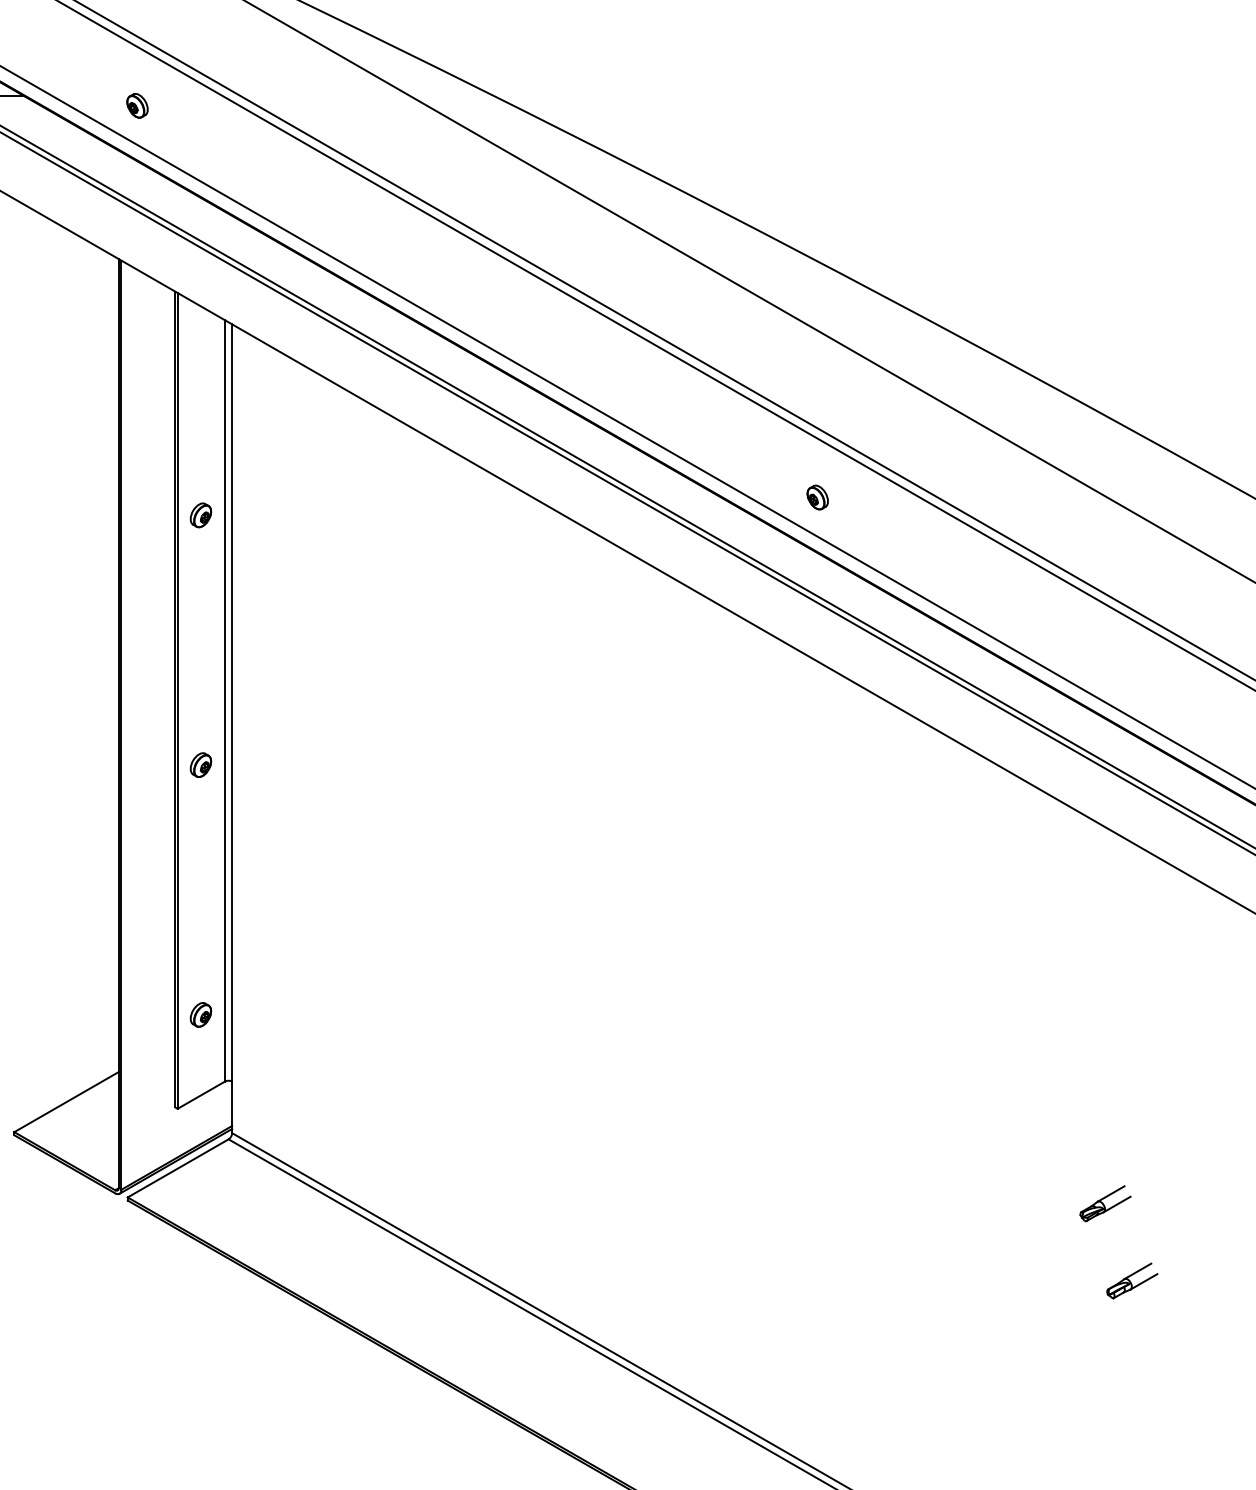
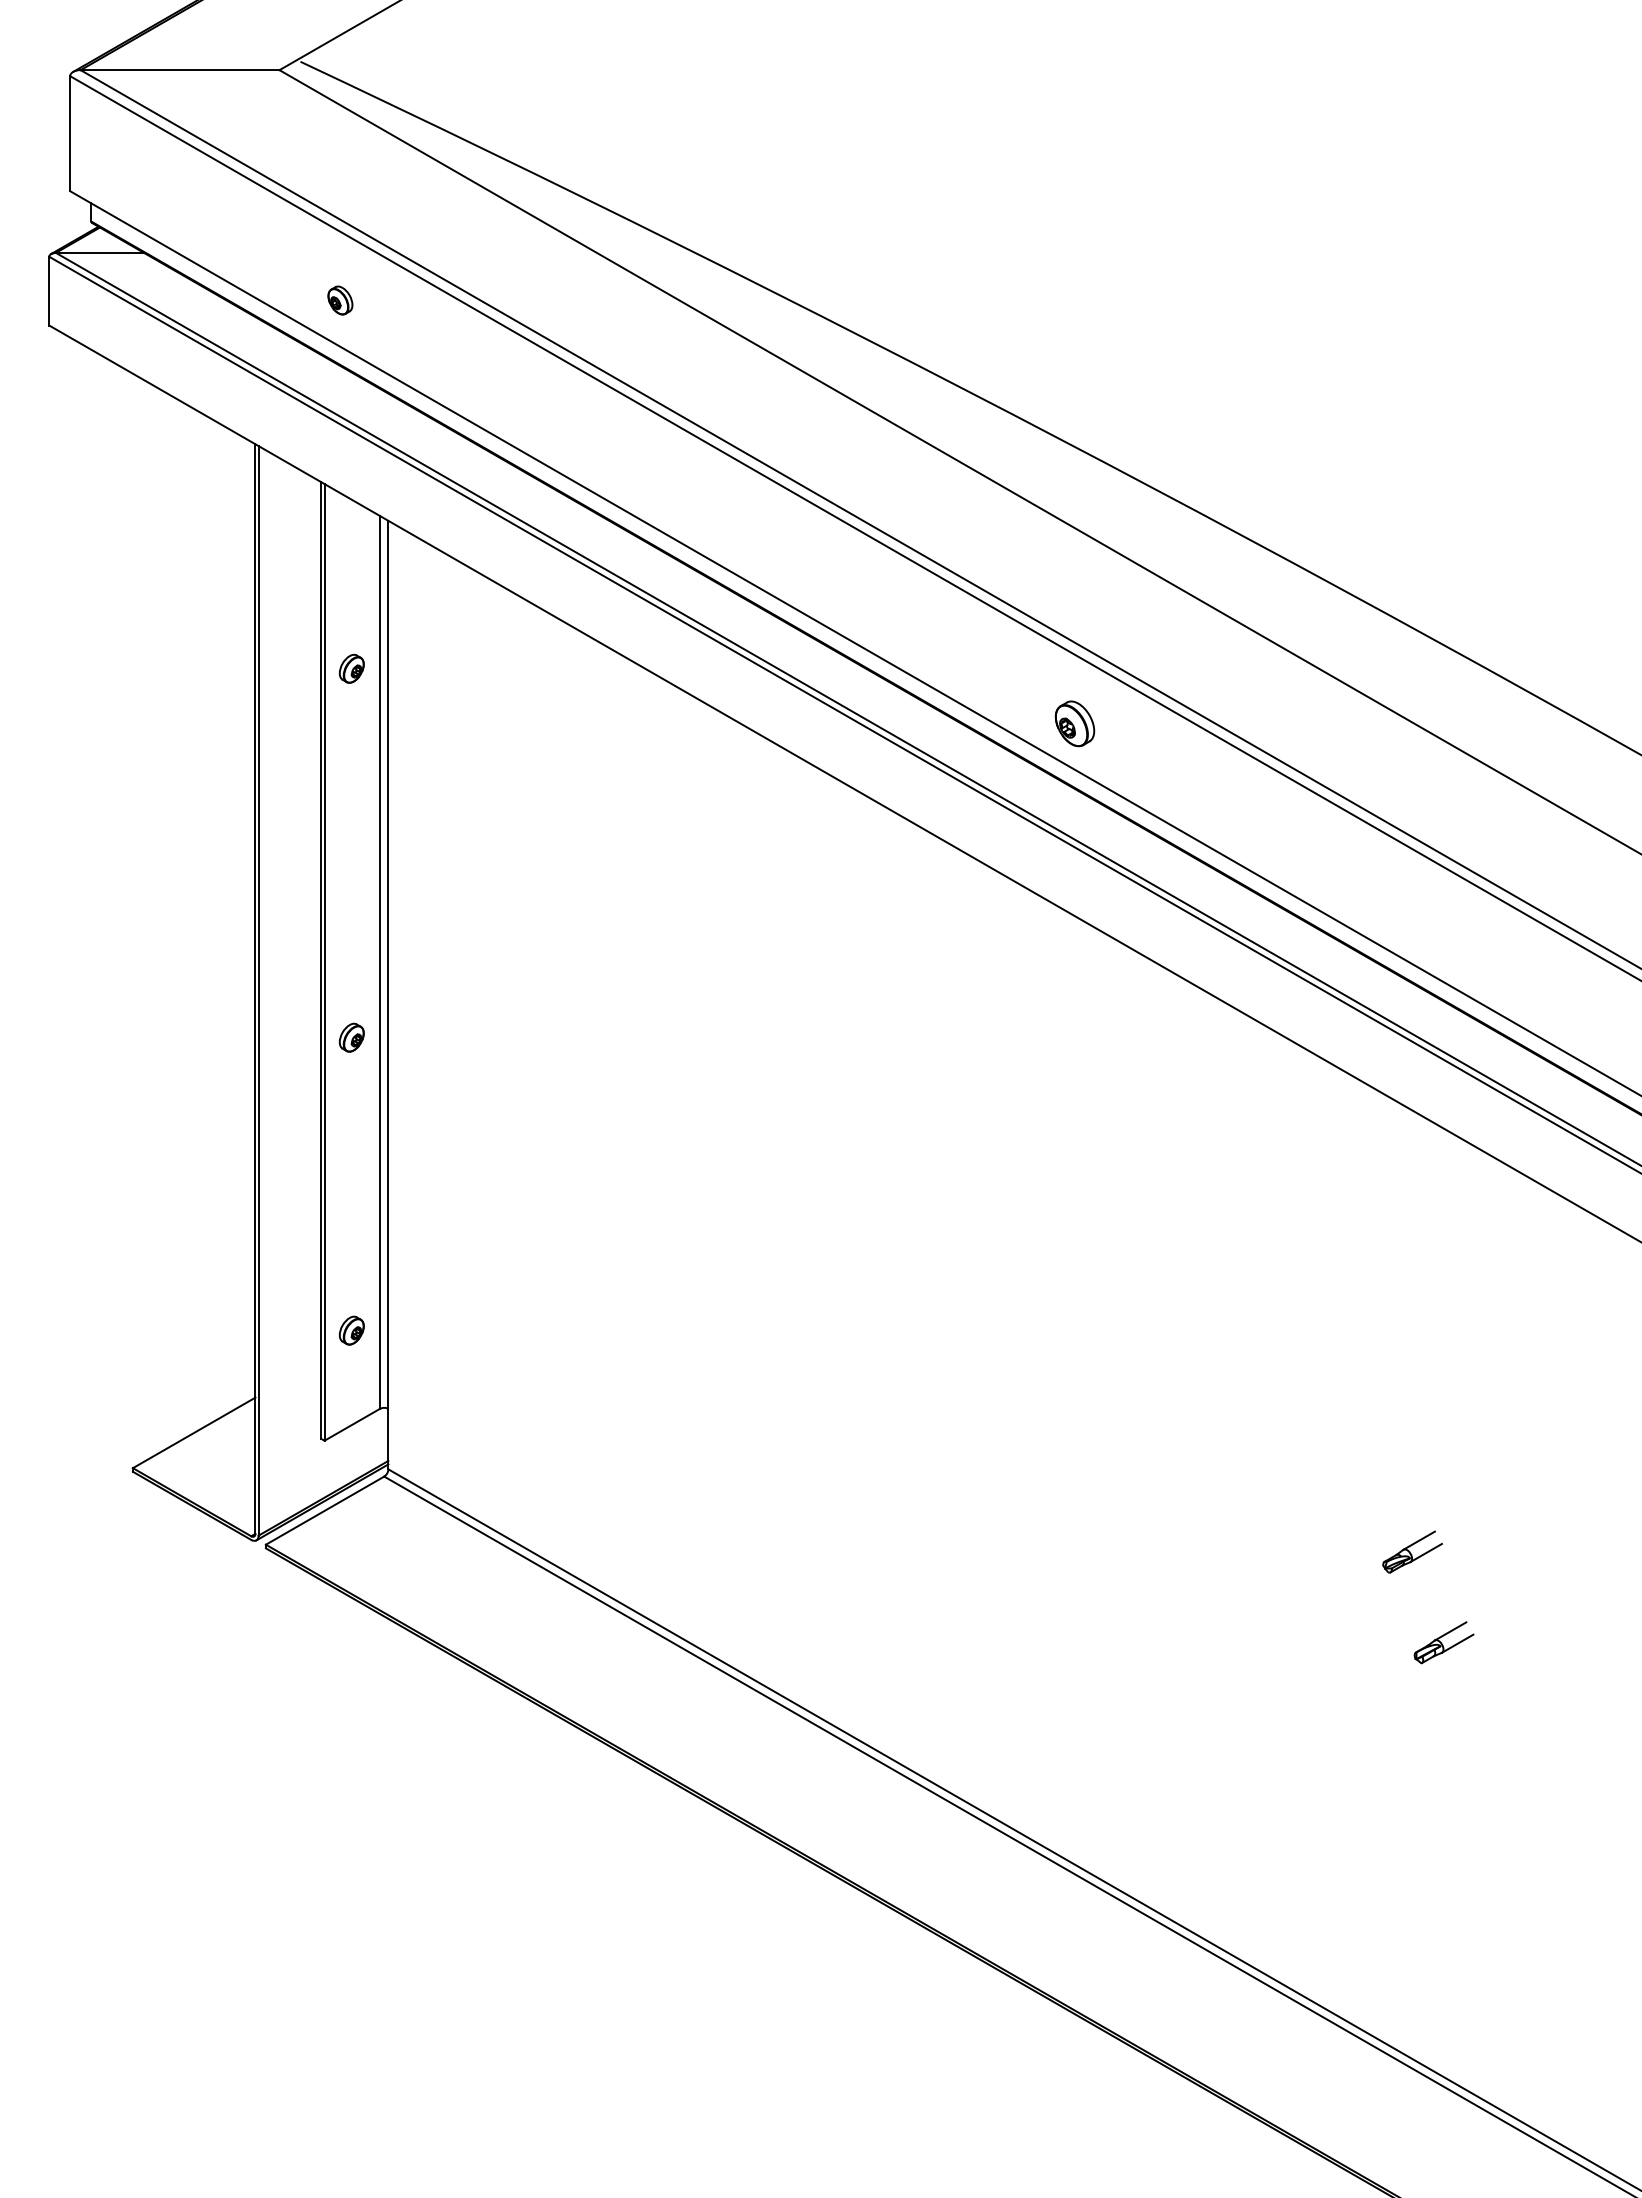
part: (137, 105) -> (340, 300), moved
part: (818, 497) -> (1075, 723), size x1.6
part: (200, 515) -> (351, 668), moved

